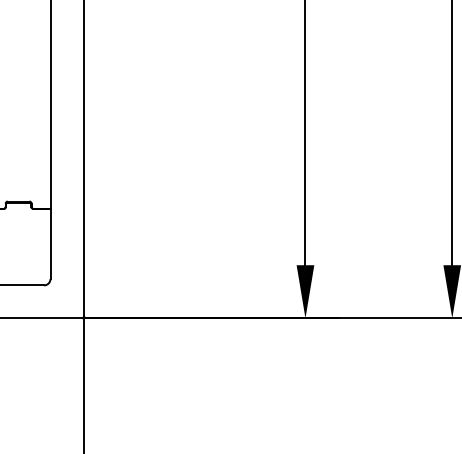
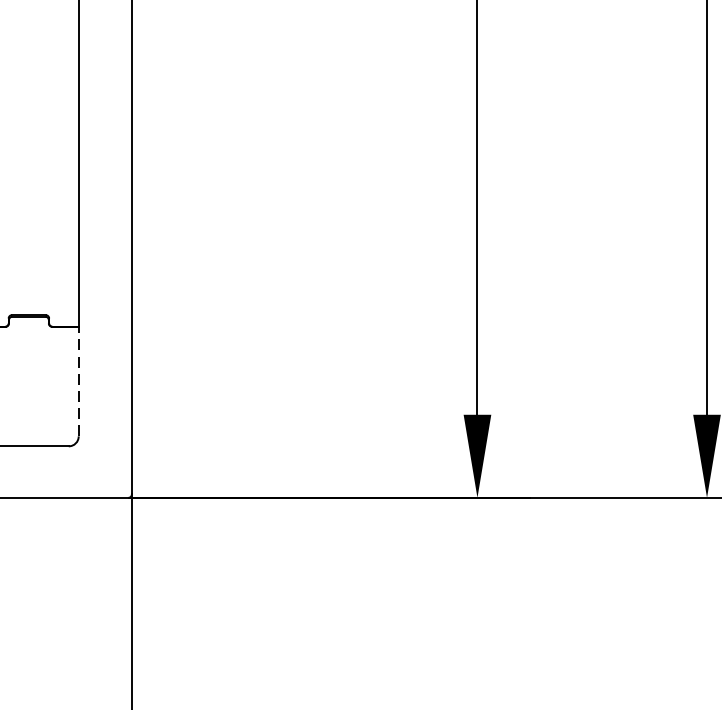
line: (50, 243) -> (78, 380), solid -> dashed

